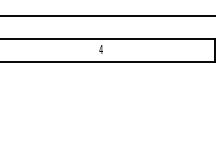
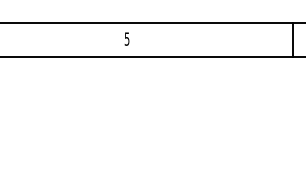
text: (100, 49) -> (126, 39), 4 -> 5

